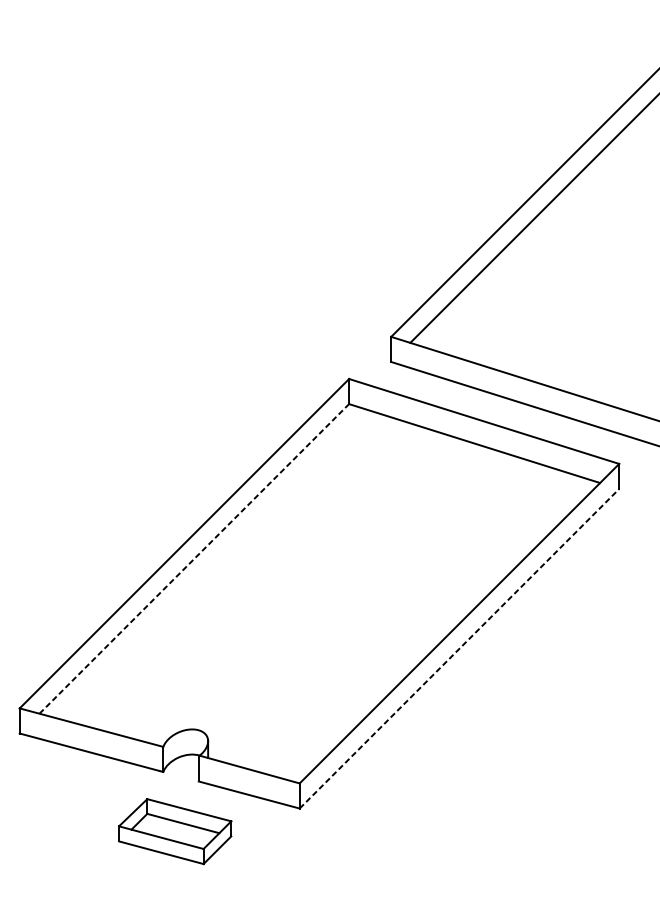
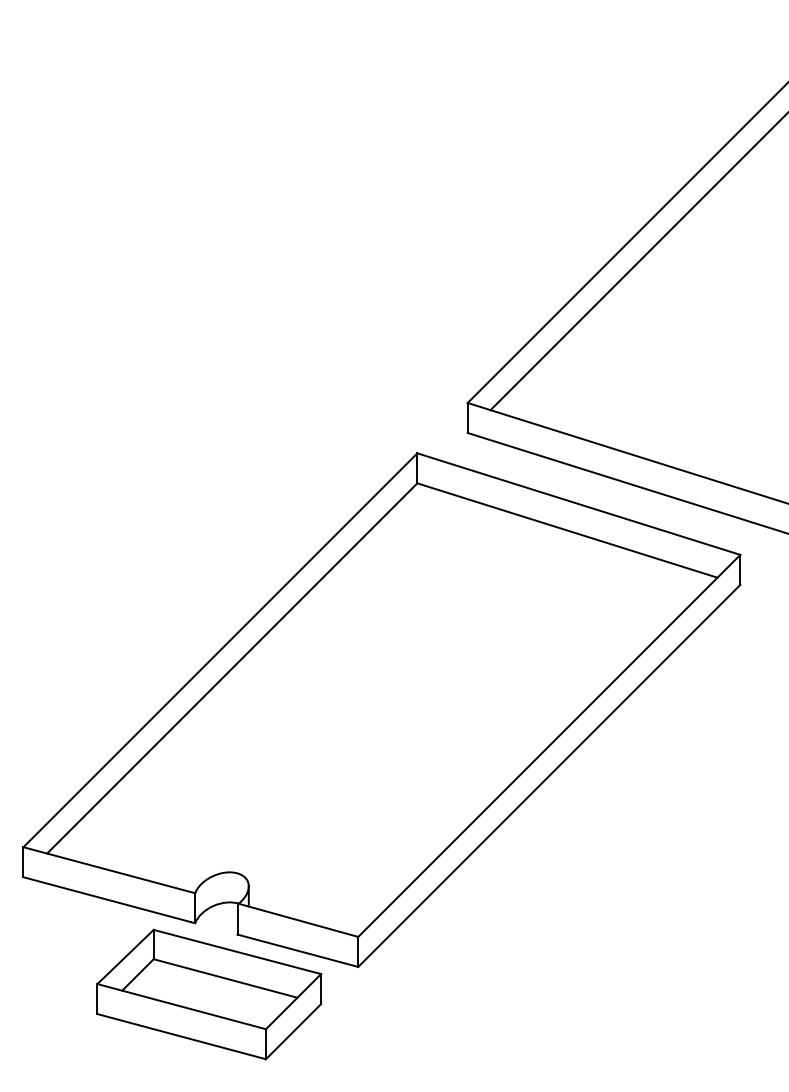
line: (194, 558) -> (232, 668), dashed -> solid
line: (459, 648) -> (549, 775), dashed -> solid
part: (175, 831) -> (209, 994), size x1.67

